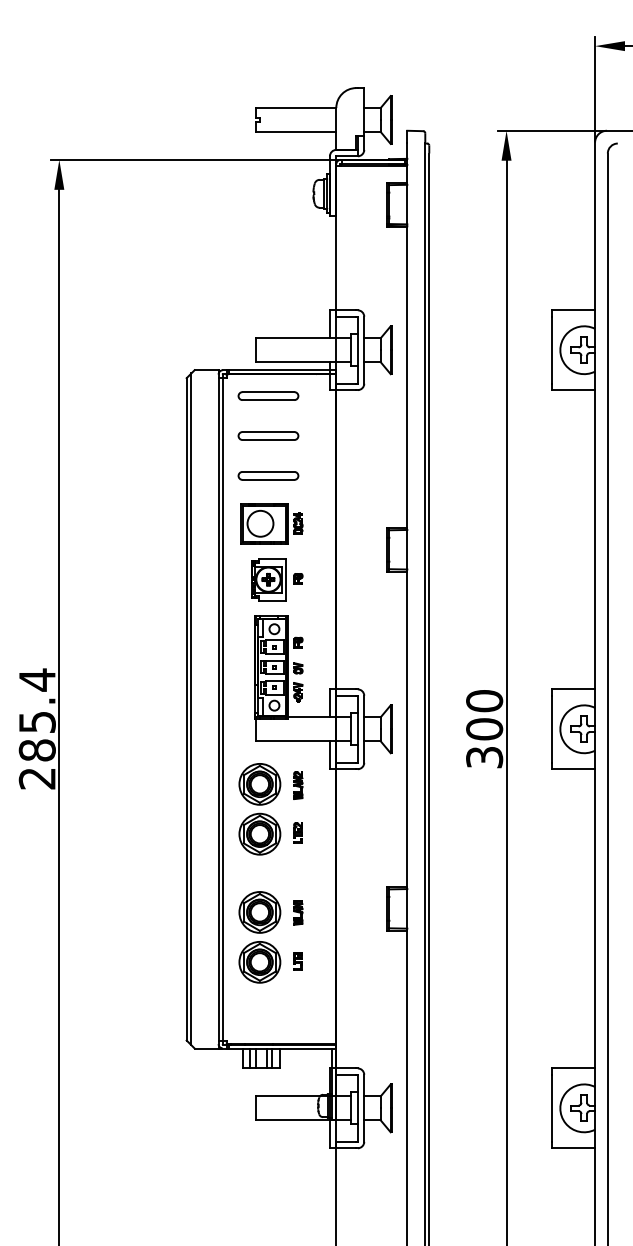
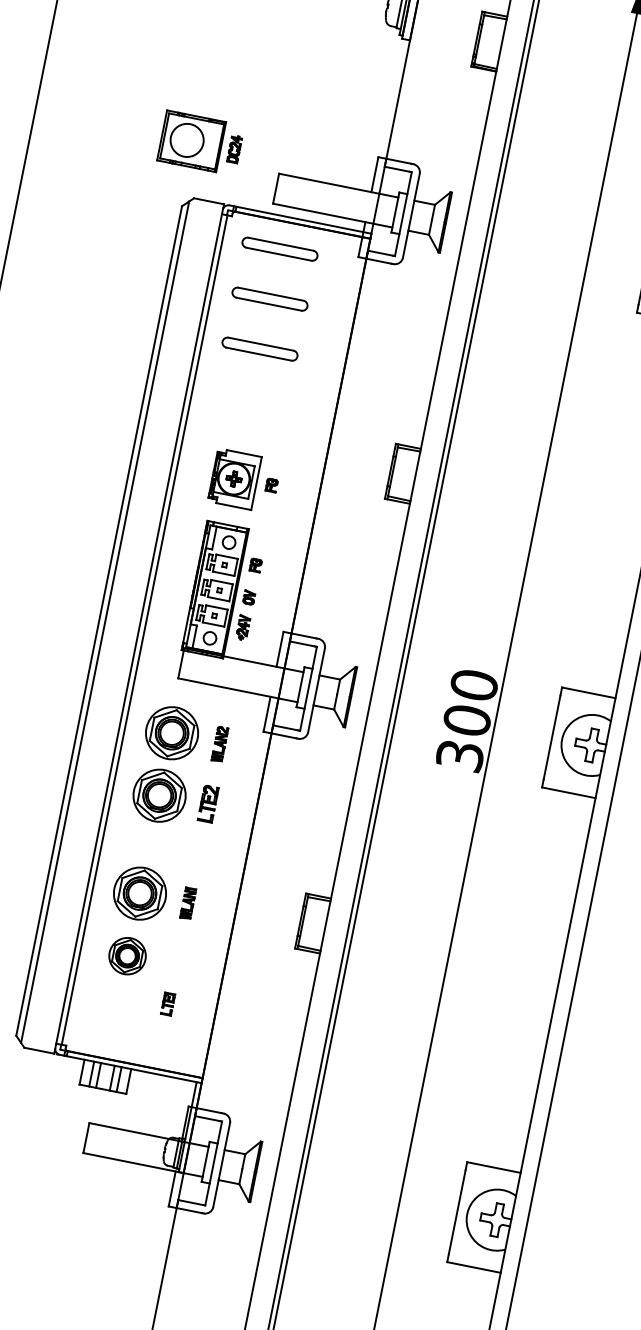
part: (271, 523) -> (200, 142), moved
part: (297, 832) -> (207, 802), size x1.4
part: (297, 961) -> (166, 1004), moved
part: (259, 962) -> (127, 956), size x0.7

